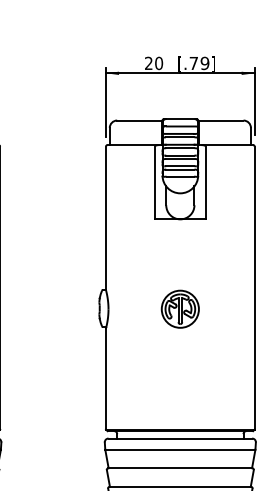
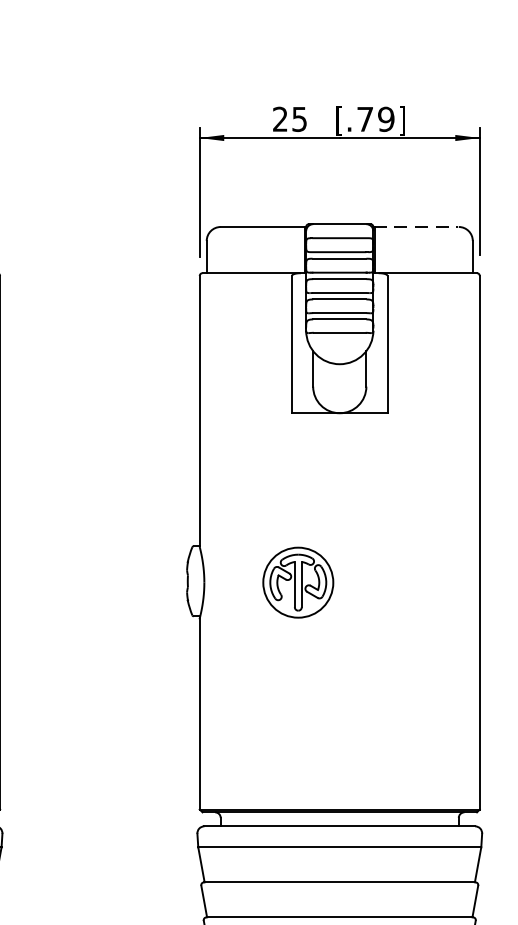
text: (159, 63) -> (300, 119), 20 -> 25
line: (220, 120) -> (415, 226), solid -> dashed
part: (179, 308) -> (296, 581), moved

